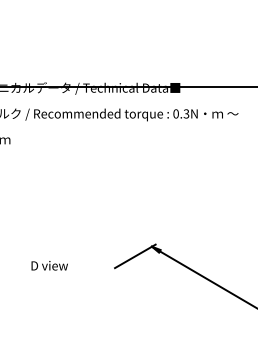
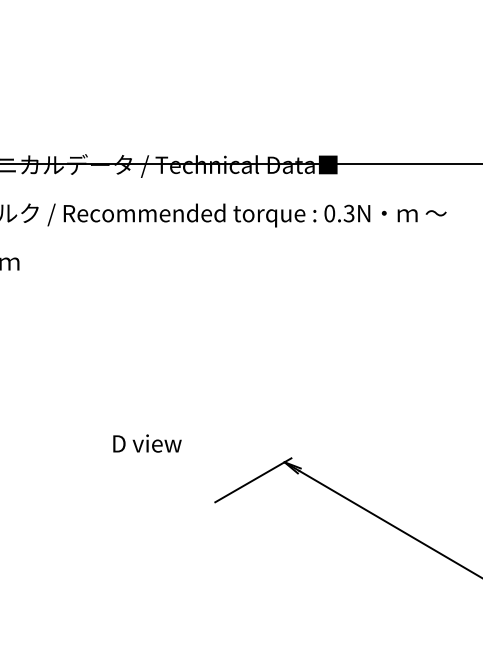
text: (49, 265) -> (146, 443), moved

